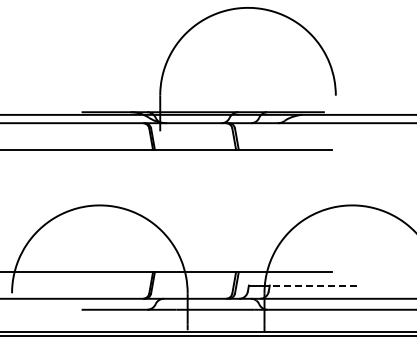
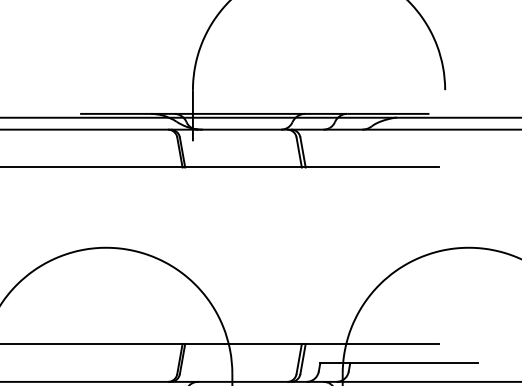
line: (310, 285) -> (408, 362), dashed -> solid

